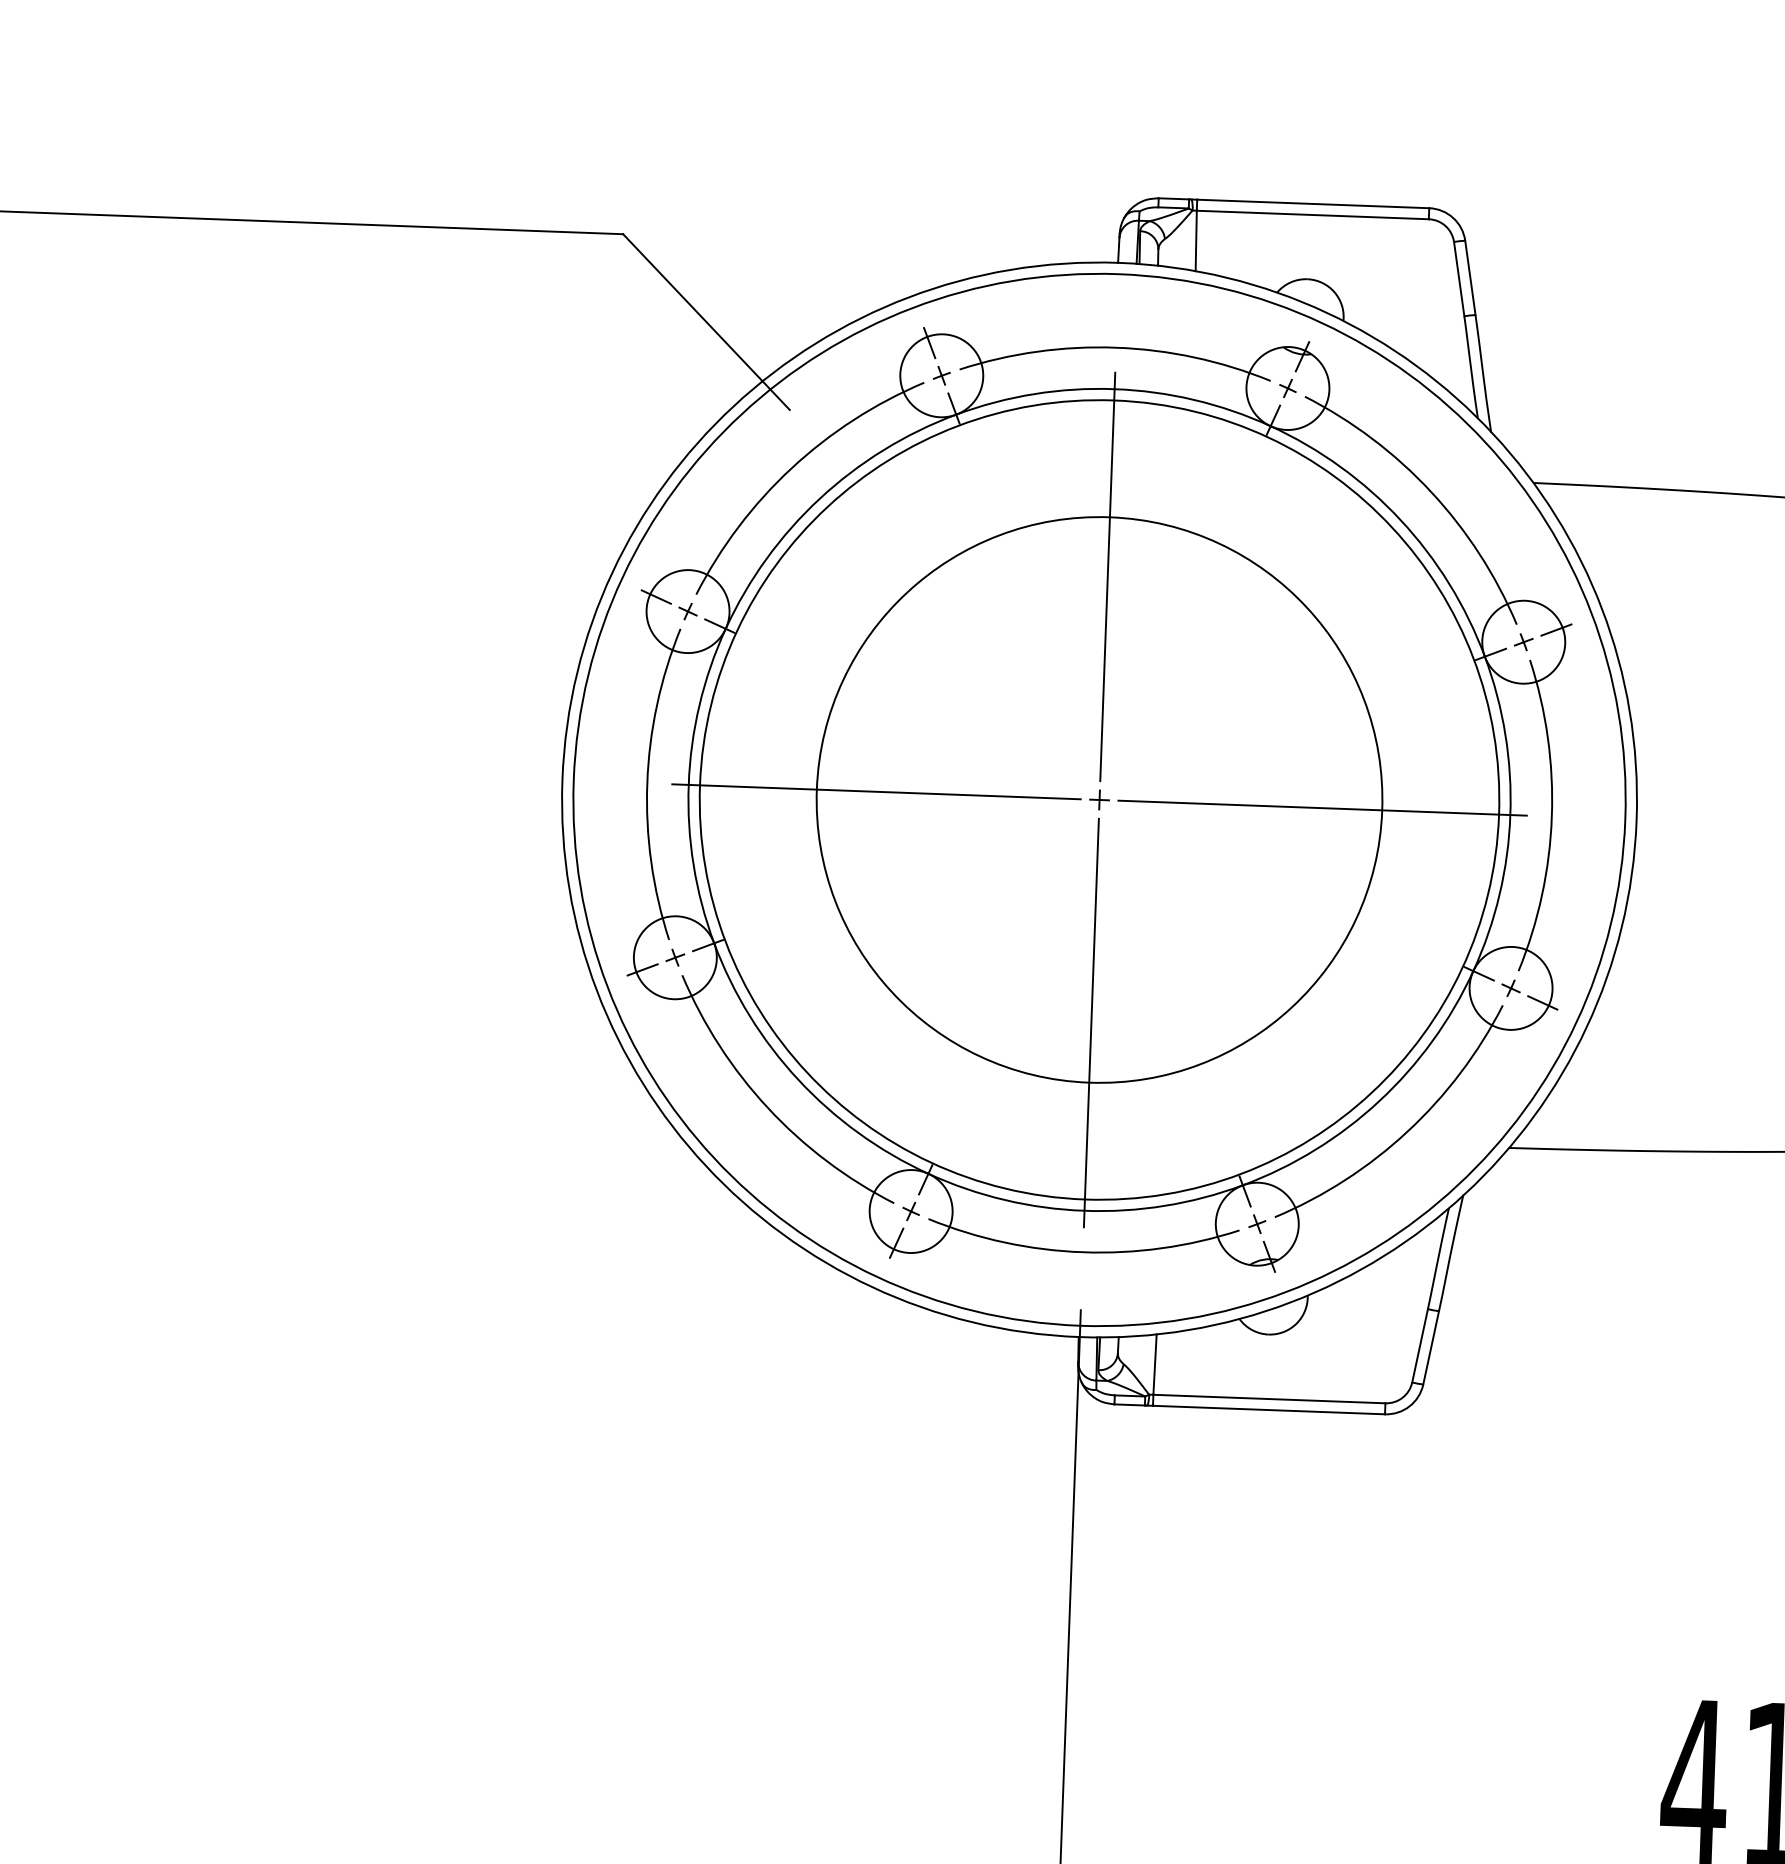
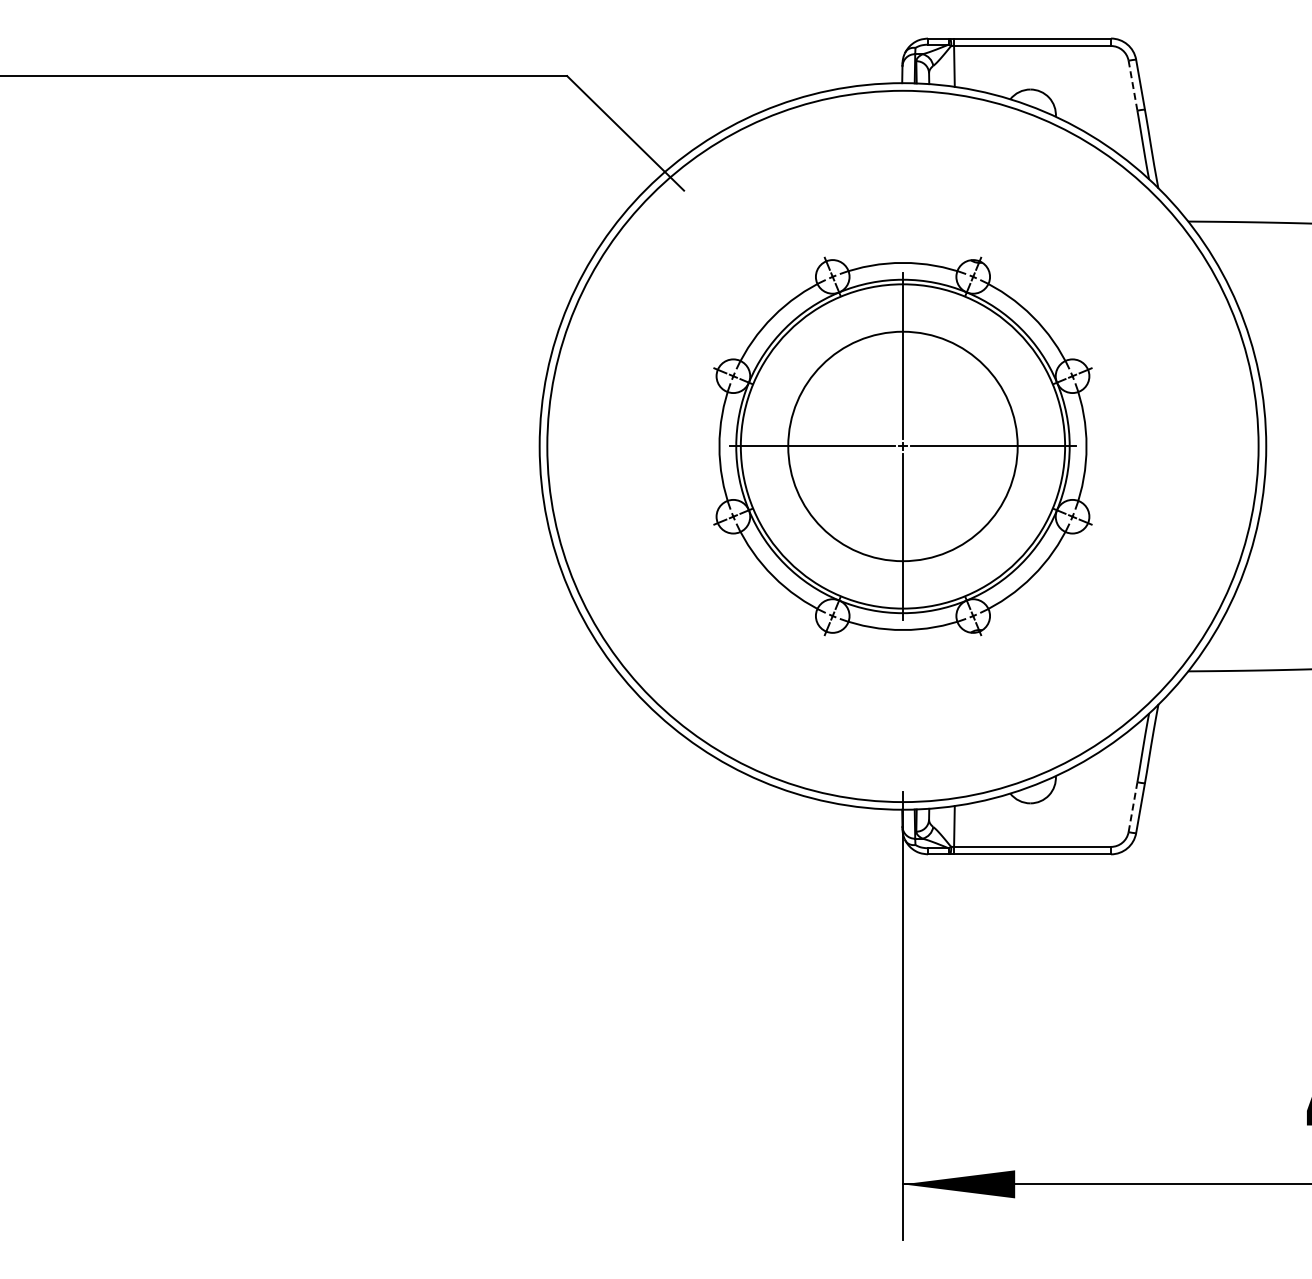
line: (1458, 278) -> (1132, 85), solid -> dashed
part: (1098, 800) -> (902, 446), size x0.6
line: (1420, 1344) -> (1133, 806), solid -> dashed

